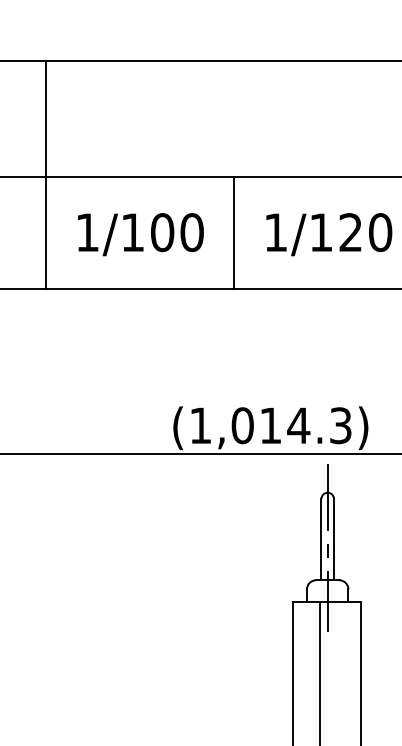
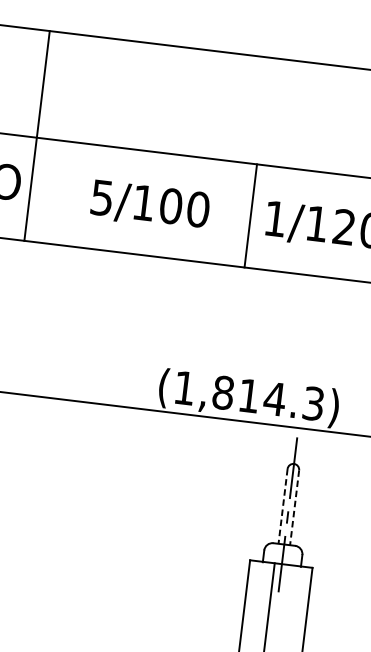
line: (45, 174) -> (36, 135), moved
text: (87, 232) -> (102, 197), 1/100 -> 5/100
line: (234, 232) -> (251, 215), moved
text: (242, 425) -> (223, 392), (1,014.3) -> (1,814.3)
line: (321, 539) -> (283, 506), solid -> dashed
line: (333, 539) -> (294, 507), solid -> dashed

